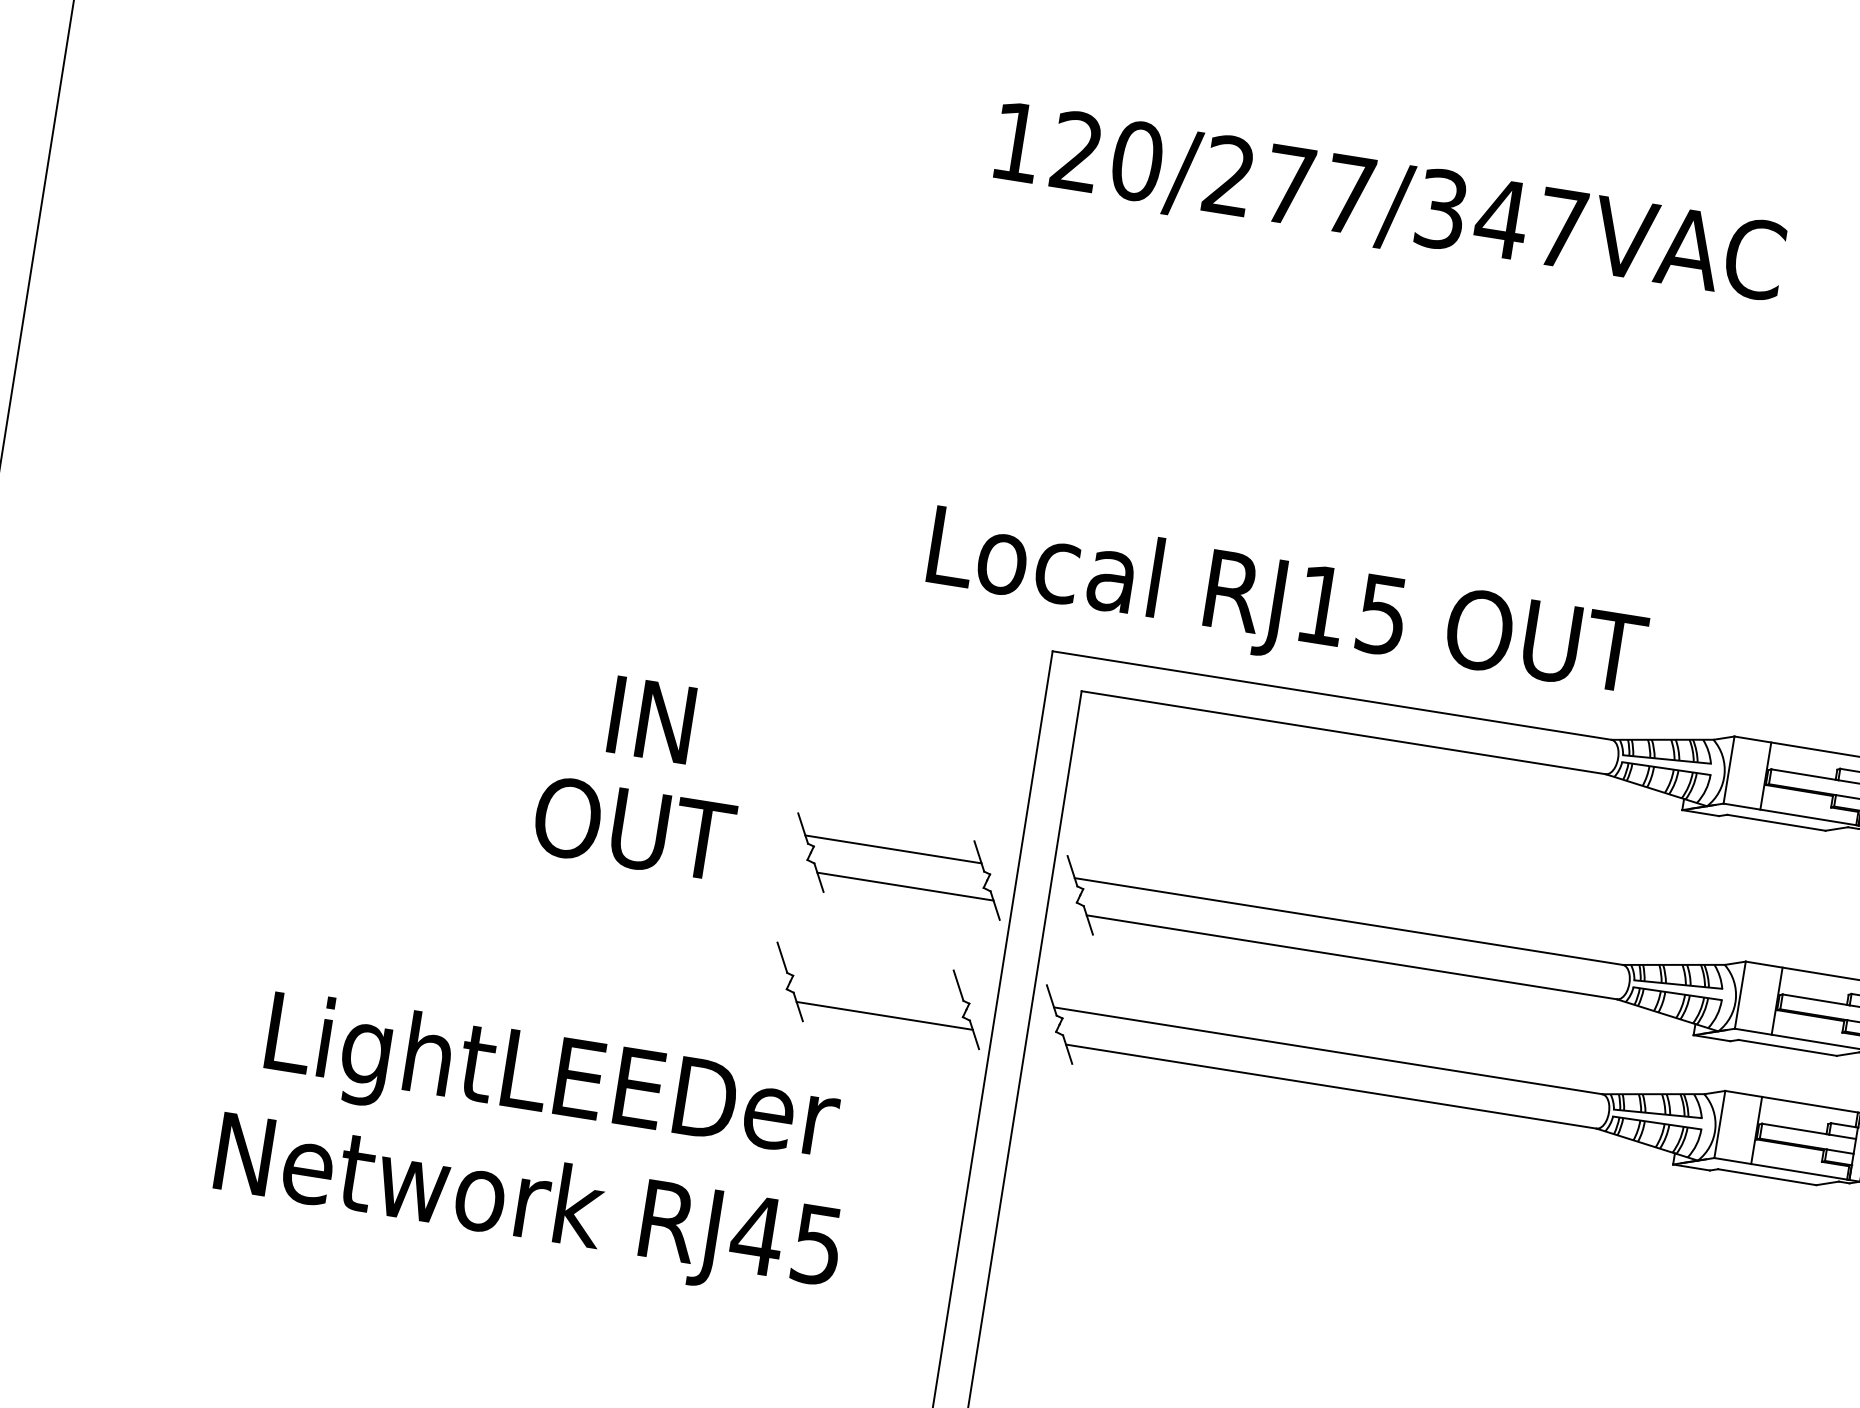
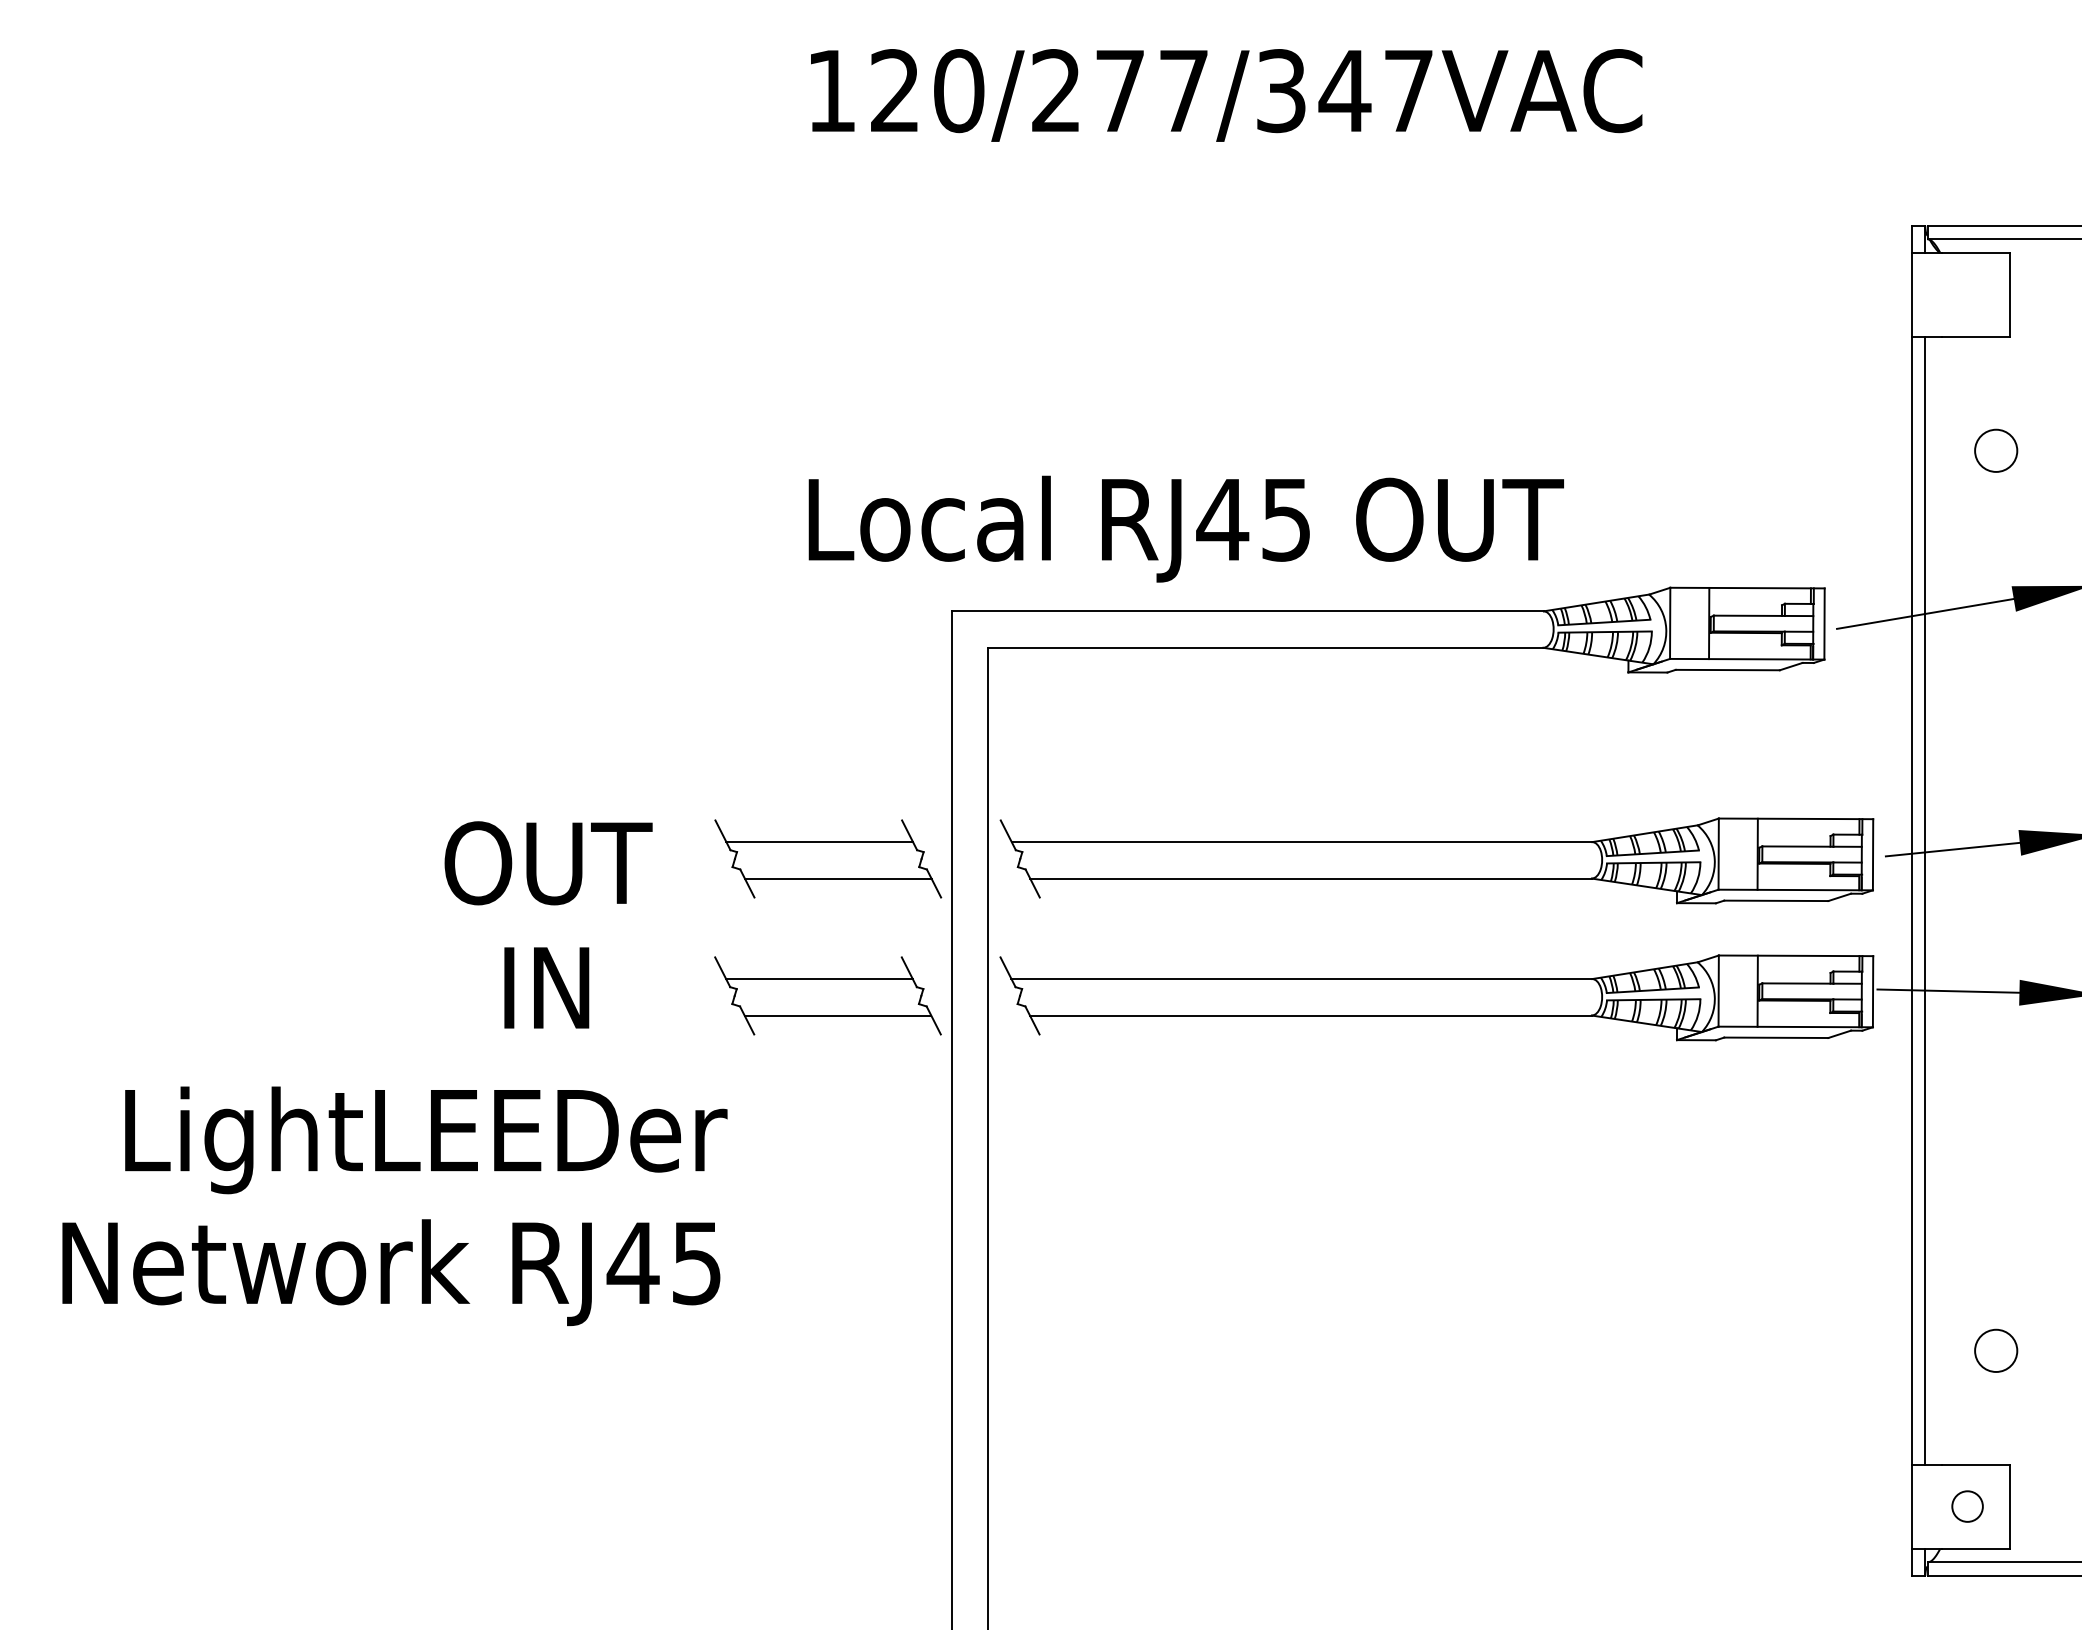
text: (1321, 605) -> (1222, 519), RJ15 -> RJ45
text: (651, 719) -> (546, 987), moved
line: (872, 979) -> (819, 979), added
text: (552, 1084) -> (426, 1140), moved
text: (527, 1208) -> (391, 1272), moved

